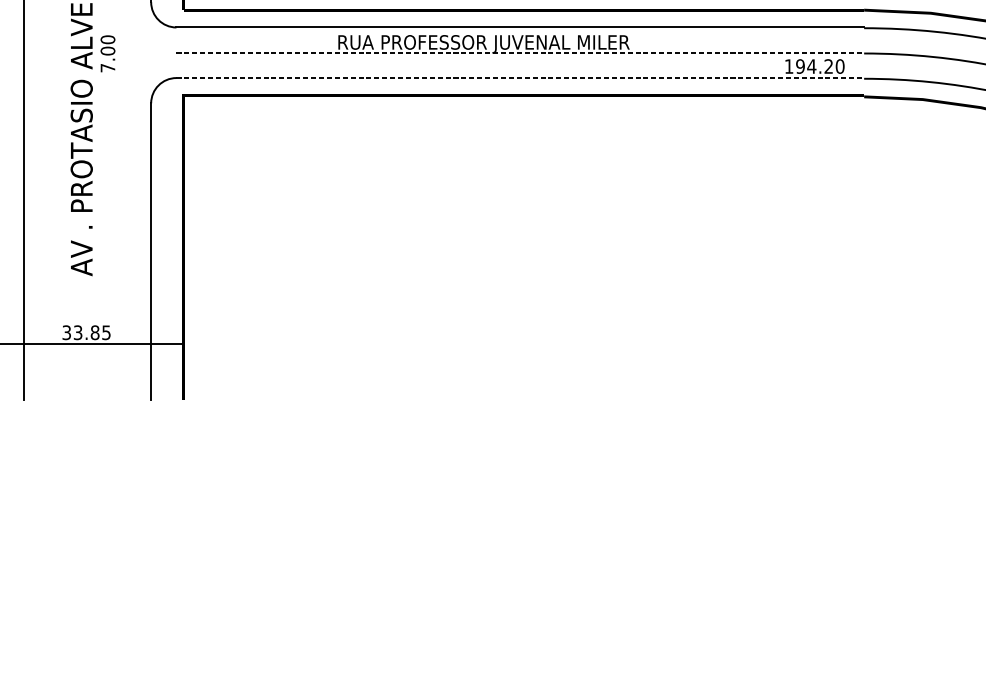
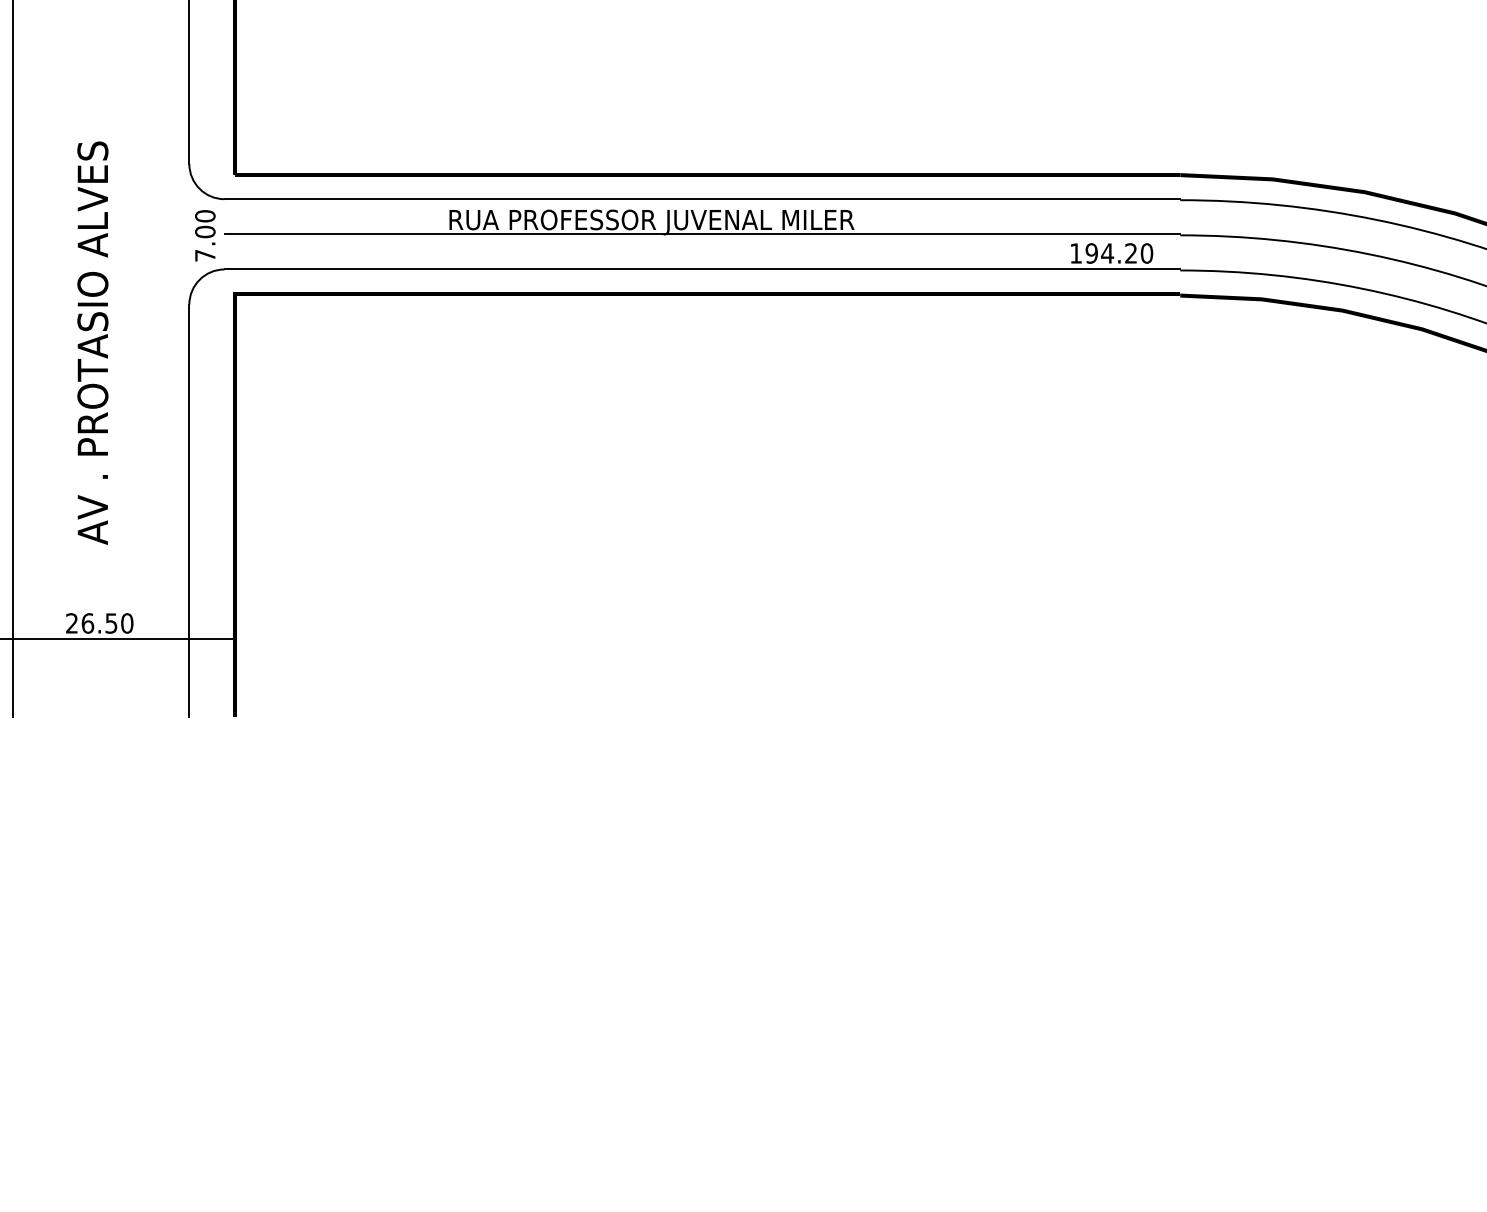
line: (520, 52) -> (702, 234), dashed -> solid
text: (108, 53) -> (205, 235), moved
line: (520, 78) -> (702, 269), dashed -> solid
text: (86, 332) -> (99, 623), 33.85 -> 26.50

